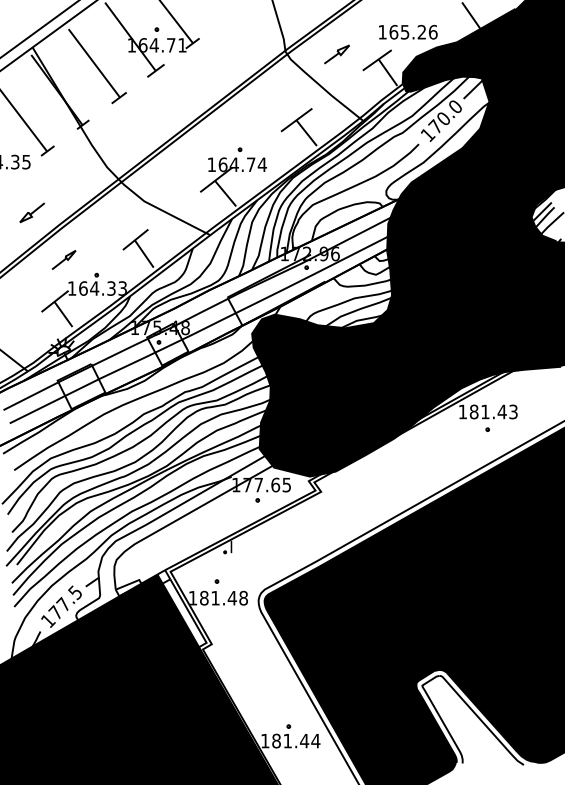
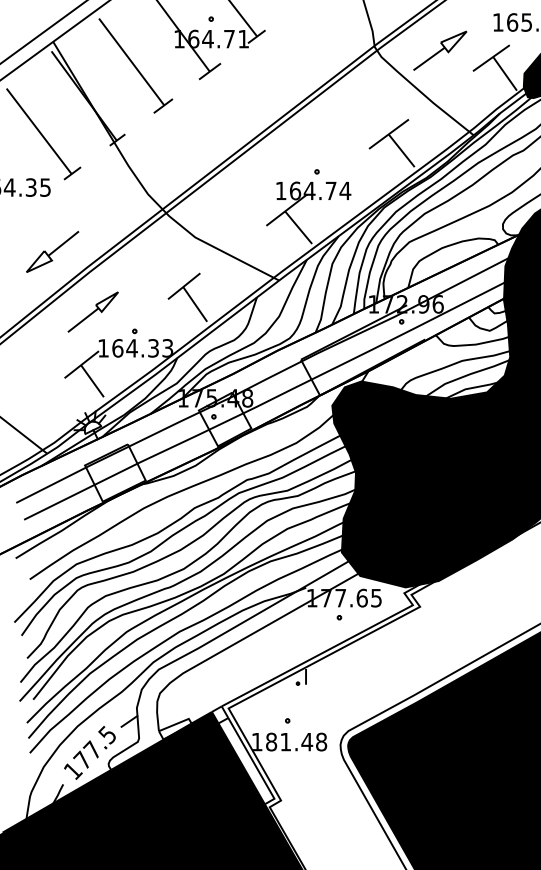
part: (336, 54) -> (439, 50), size x1.67
part: (32, 212) -> (53, 251), size x1.67
part: (63, 259) -> (92, 311), size x1.67

